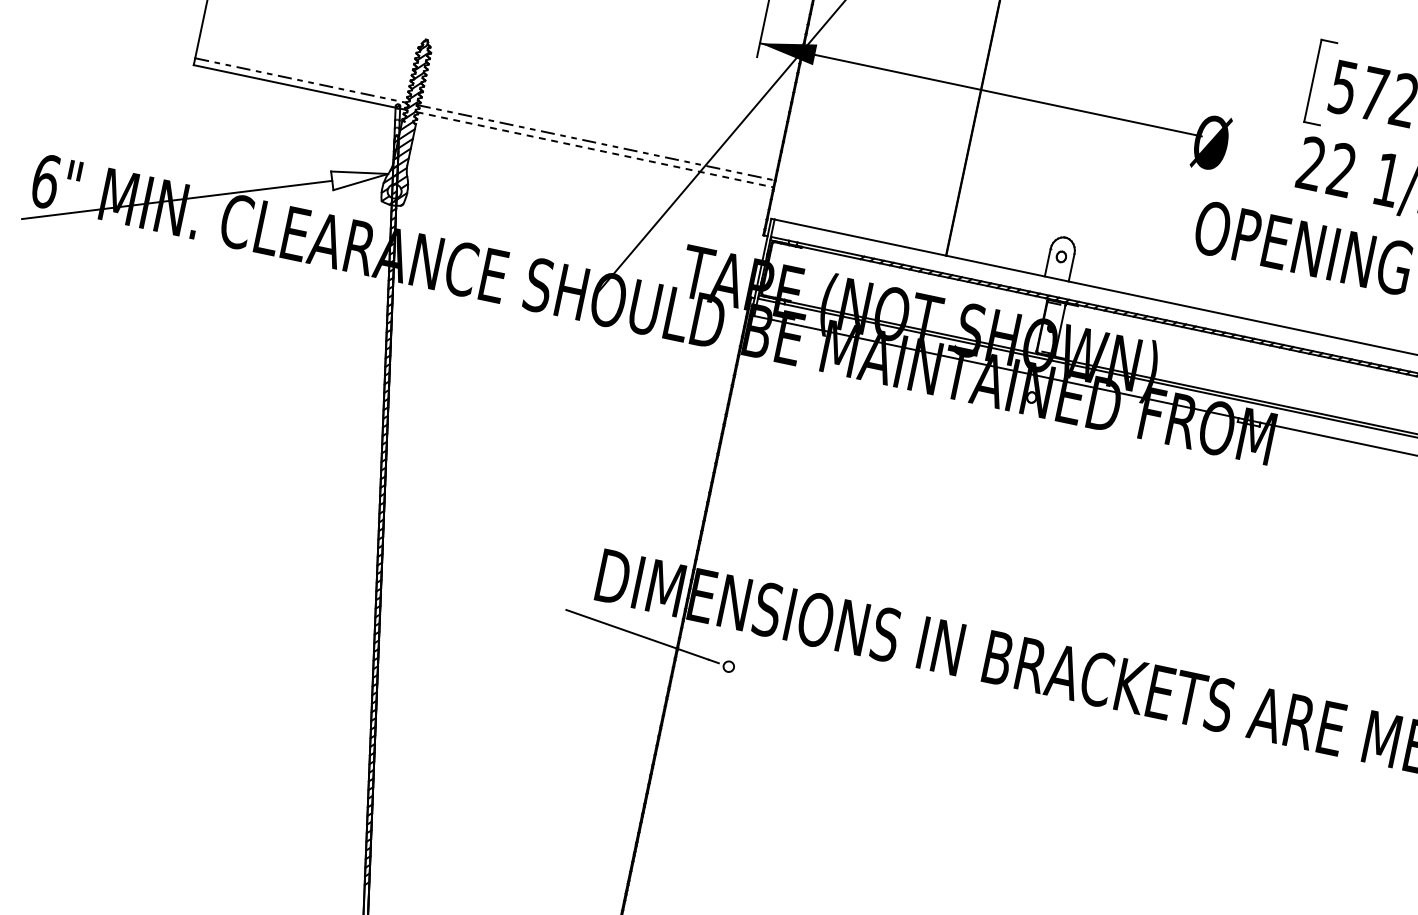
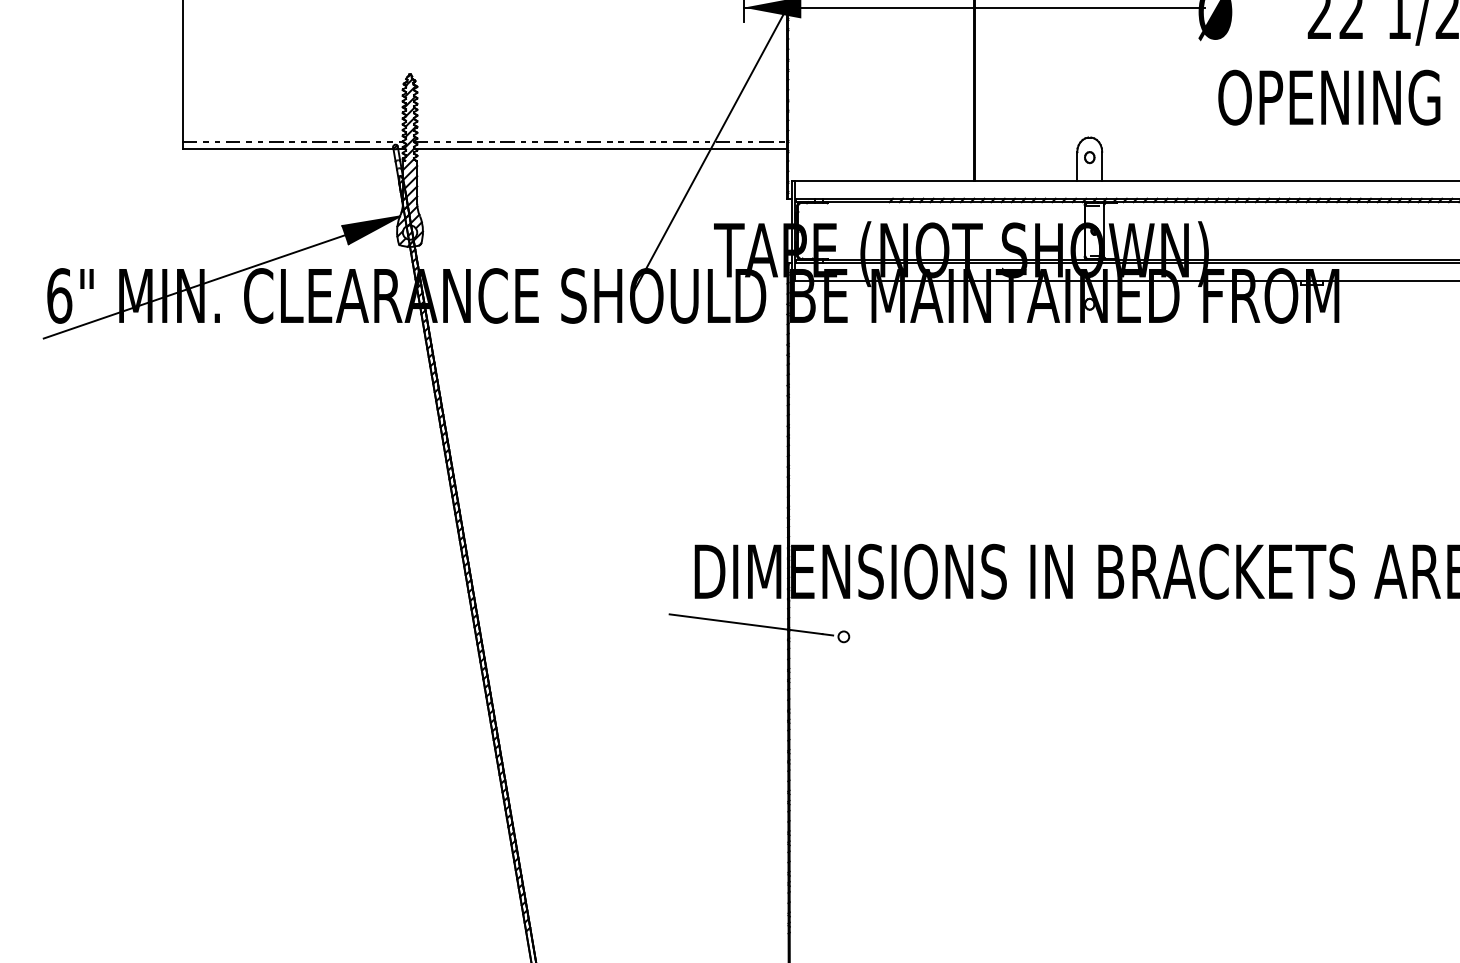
line: (595, 149) -> (601, 148), dashed -> solid
fill: (357, 181) -> (370, 230), added

